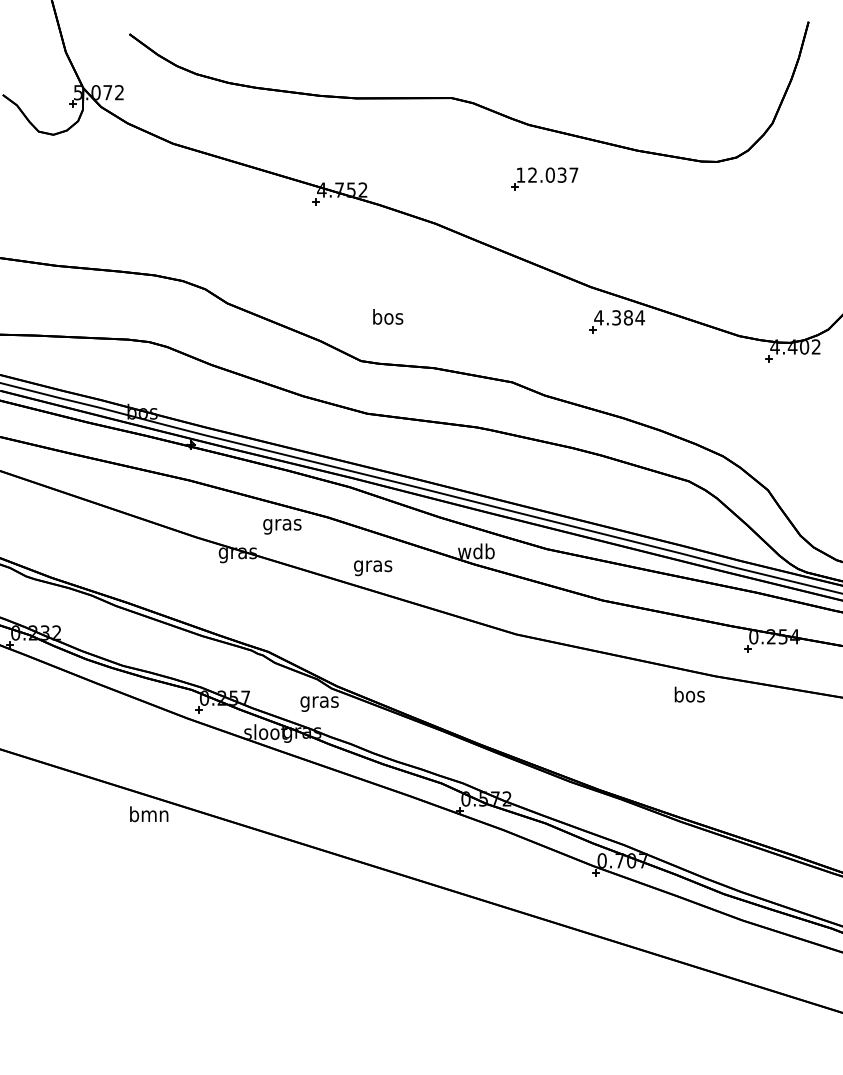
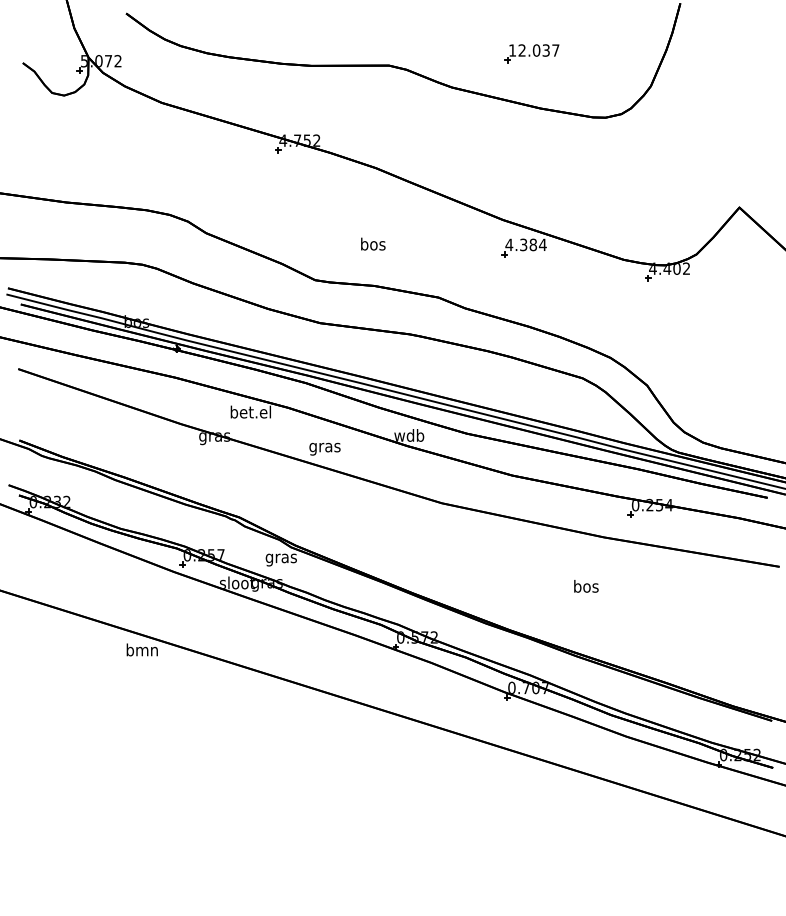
part: (544, 178) -> (531, 53), moved
text: (388, 316) -> (373, 243), moved
text: (281, 524) -> (250, 413), gras -> bet.el
text: (689, 694) -> (586, 586), moved

